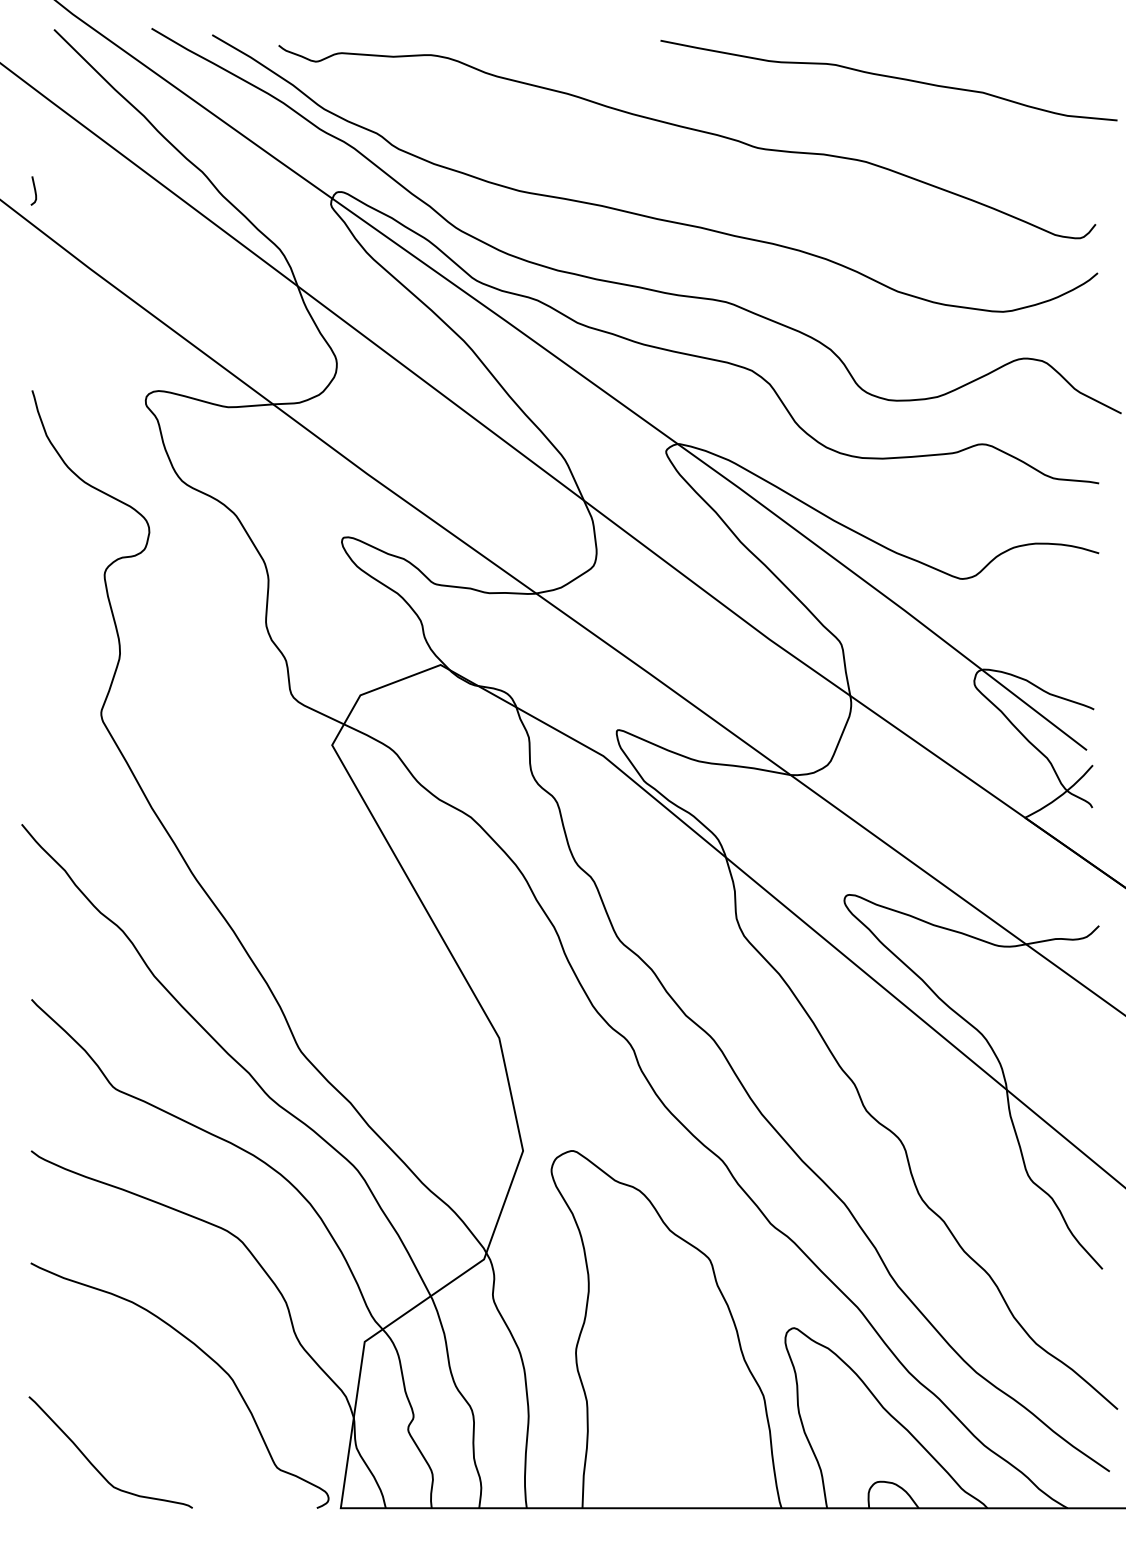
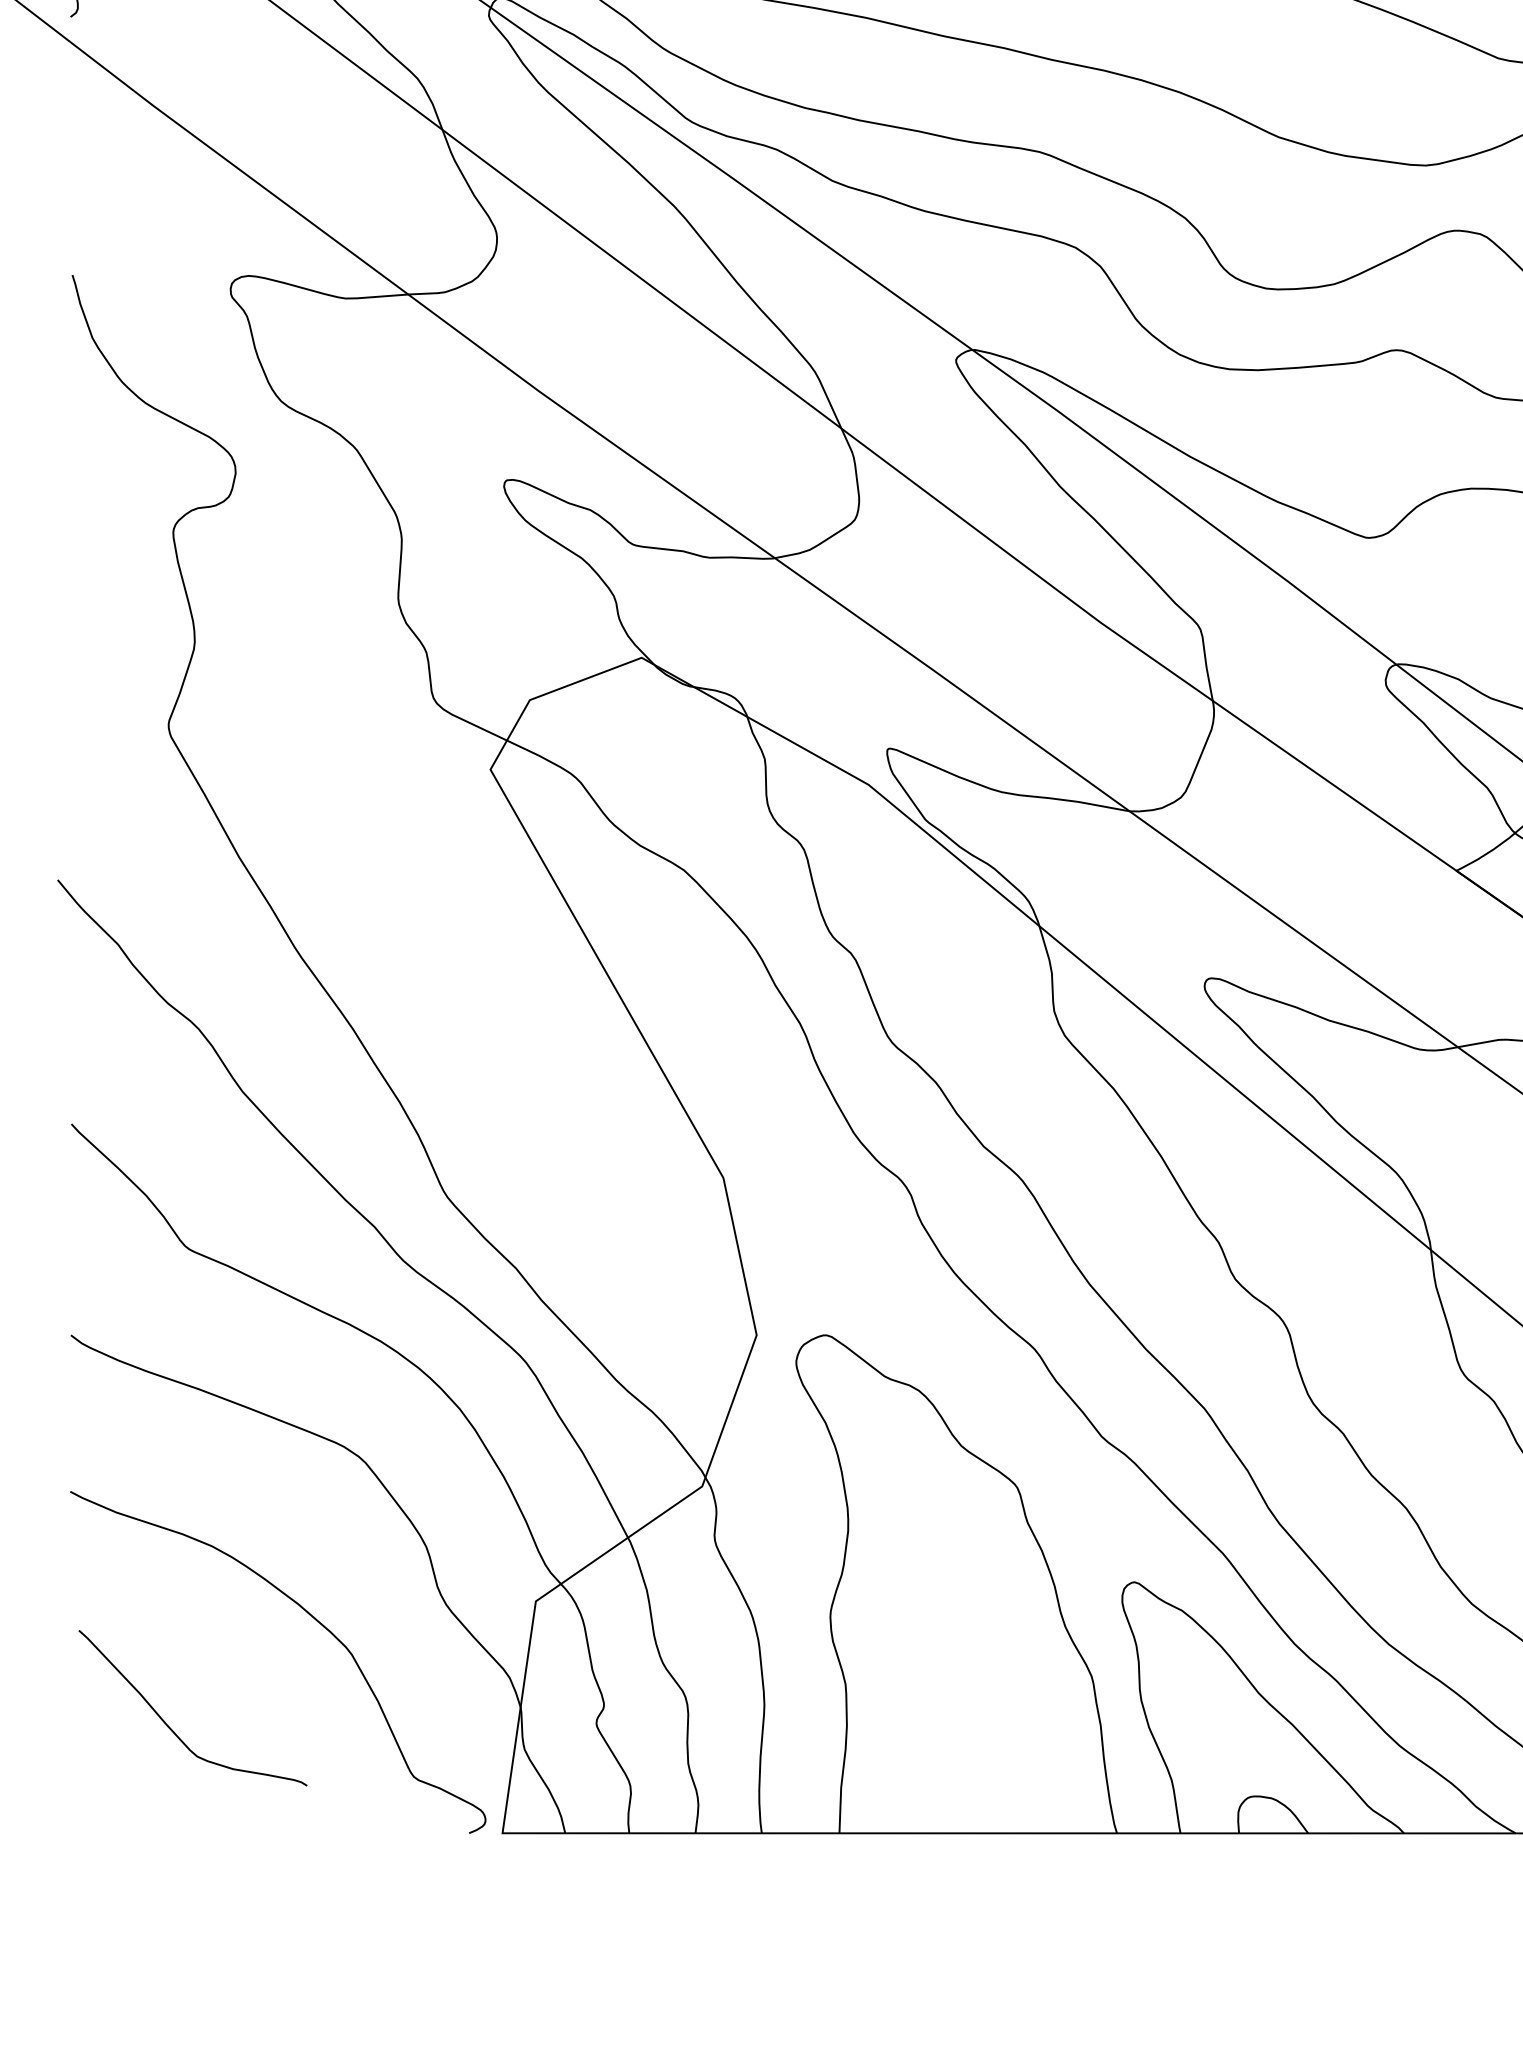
curve: (95, 1466) -> (171, 1727), moved

